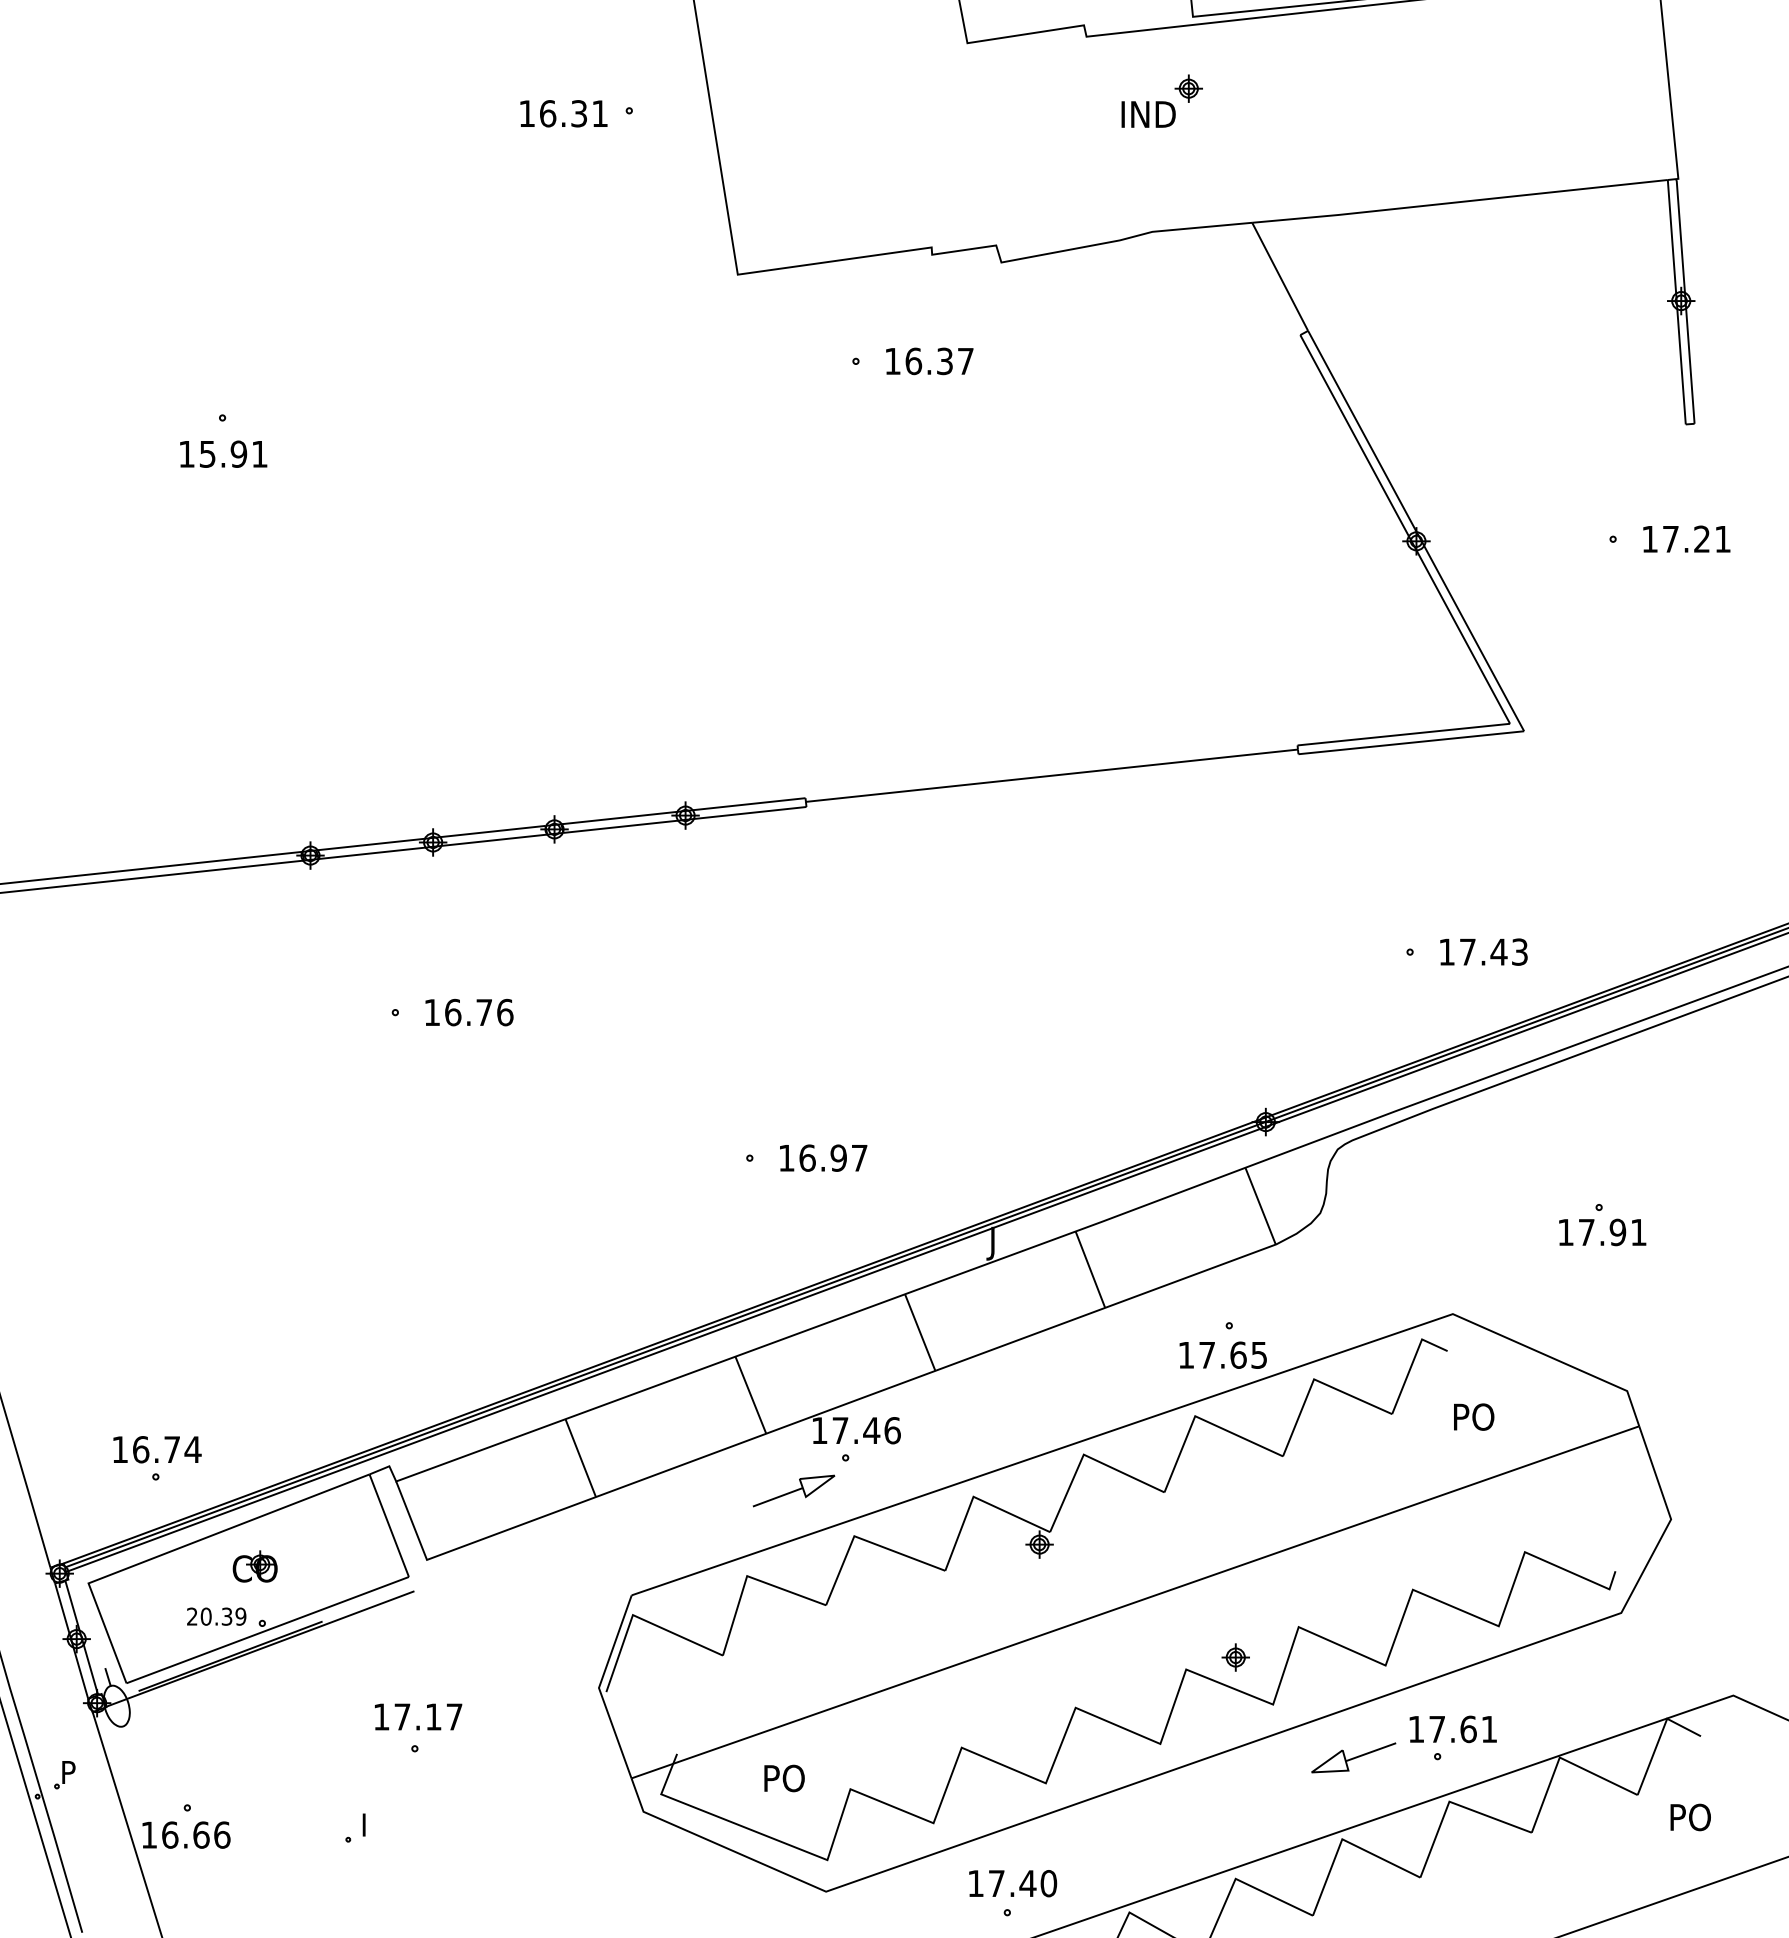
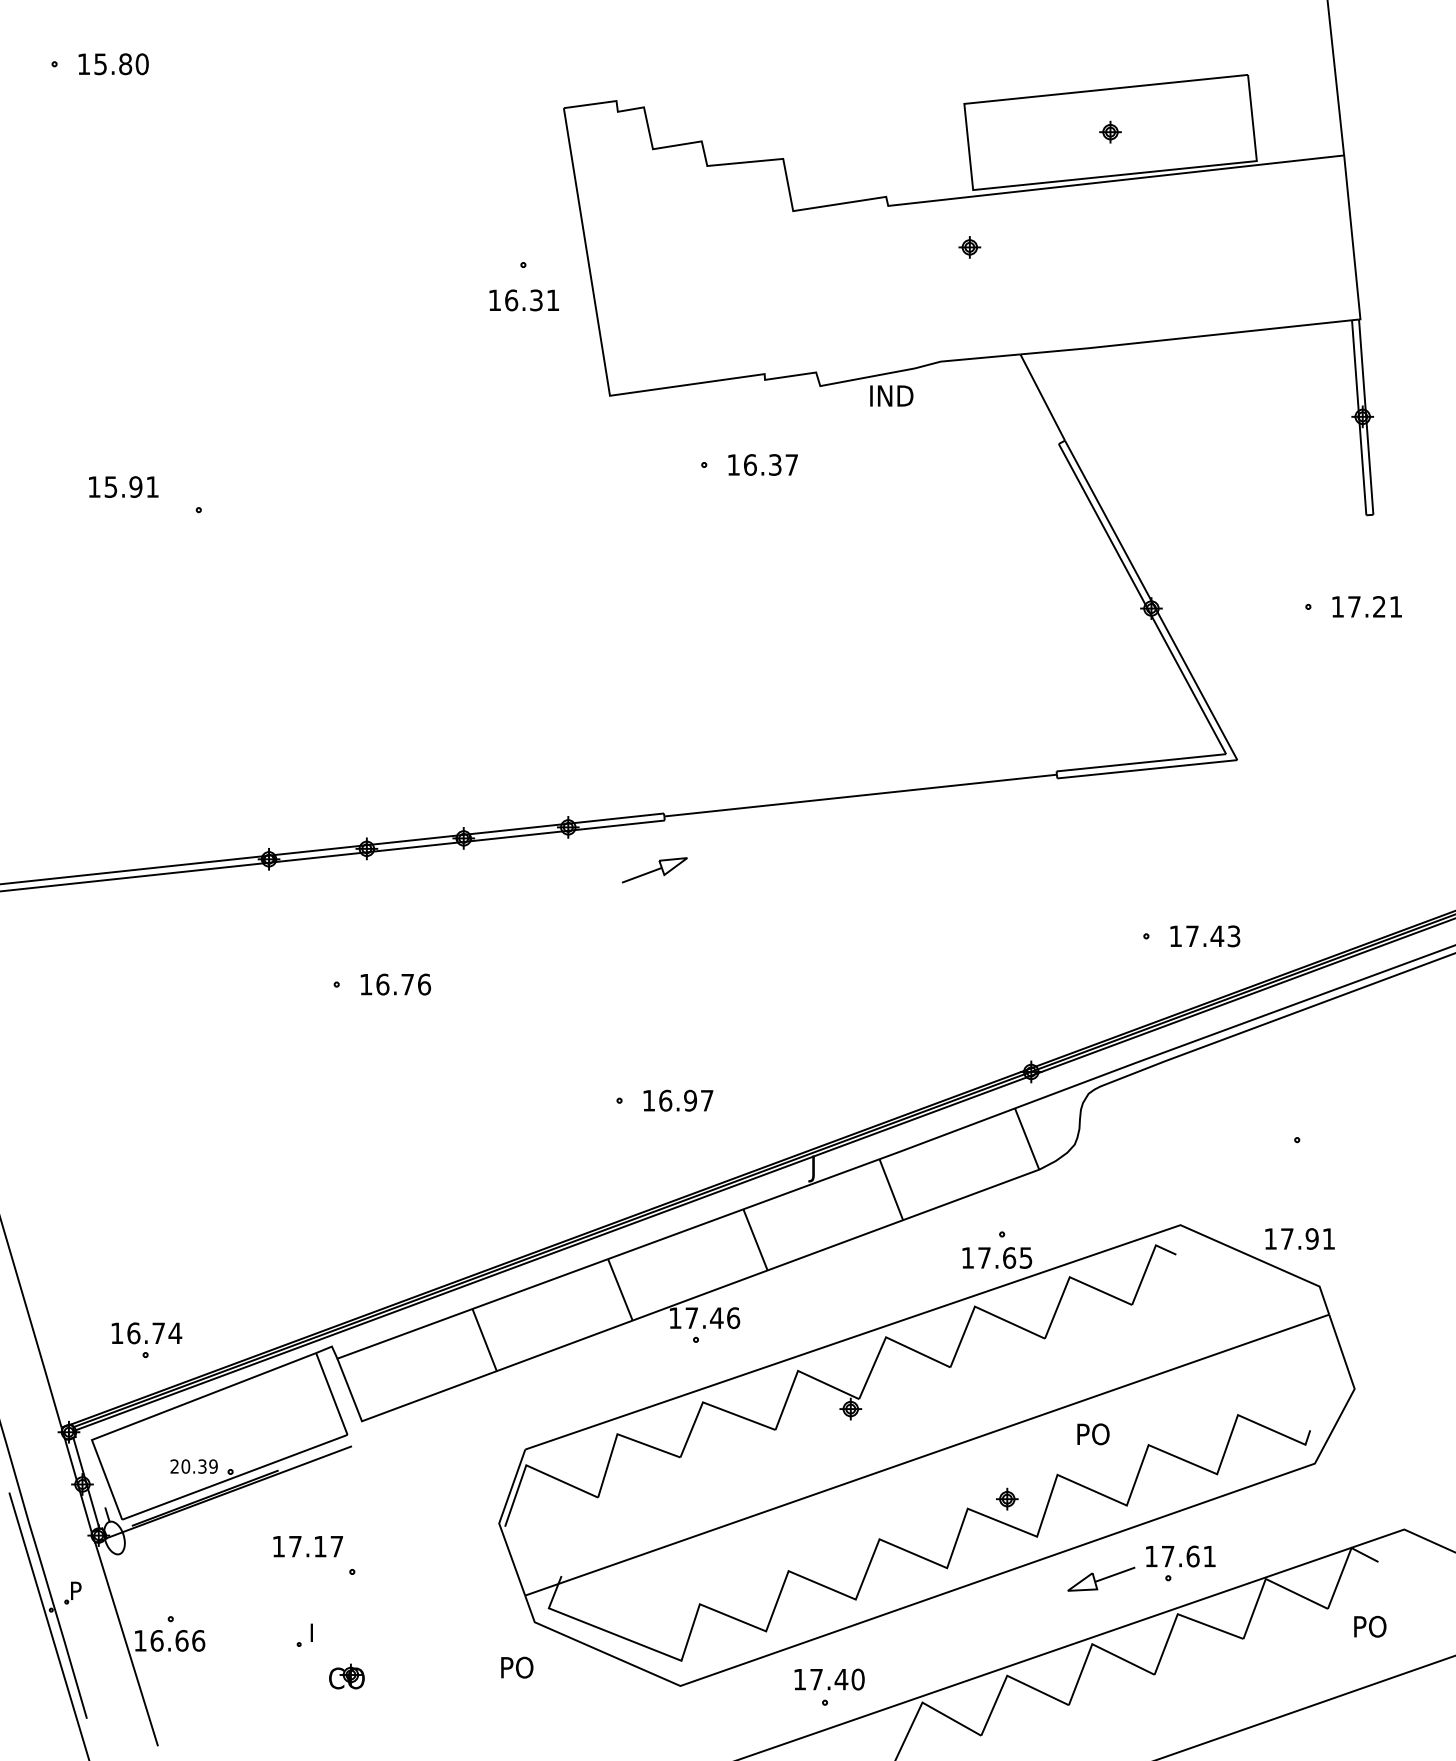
text: (563, 113) -> (523, 300), moved
text: (1148, 113) -> (891, 395), moved
text: (223, 453) -> (123, 486), moved
text: (1601, 1231) -> (1299, 1238), moved
text: (1474, 1417) -> (1093, 1434), moved
part: (793, 1491) -> (654, 870), moved
part: (254, 1566) -> (346, 1676), moved
text: (417, 1716) -> (307, 1546), moved
text: (784, 1778) -> (517, 1667), moved

